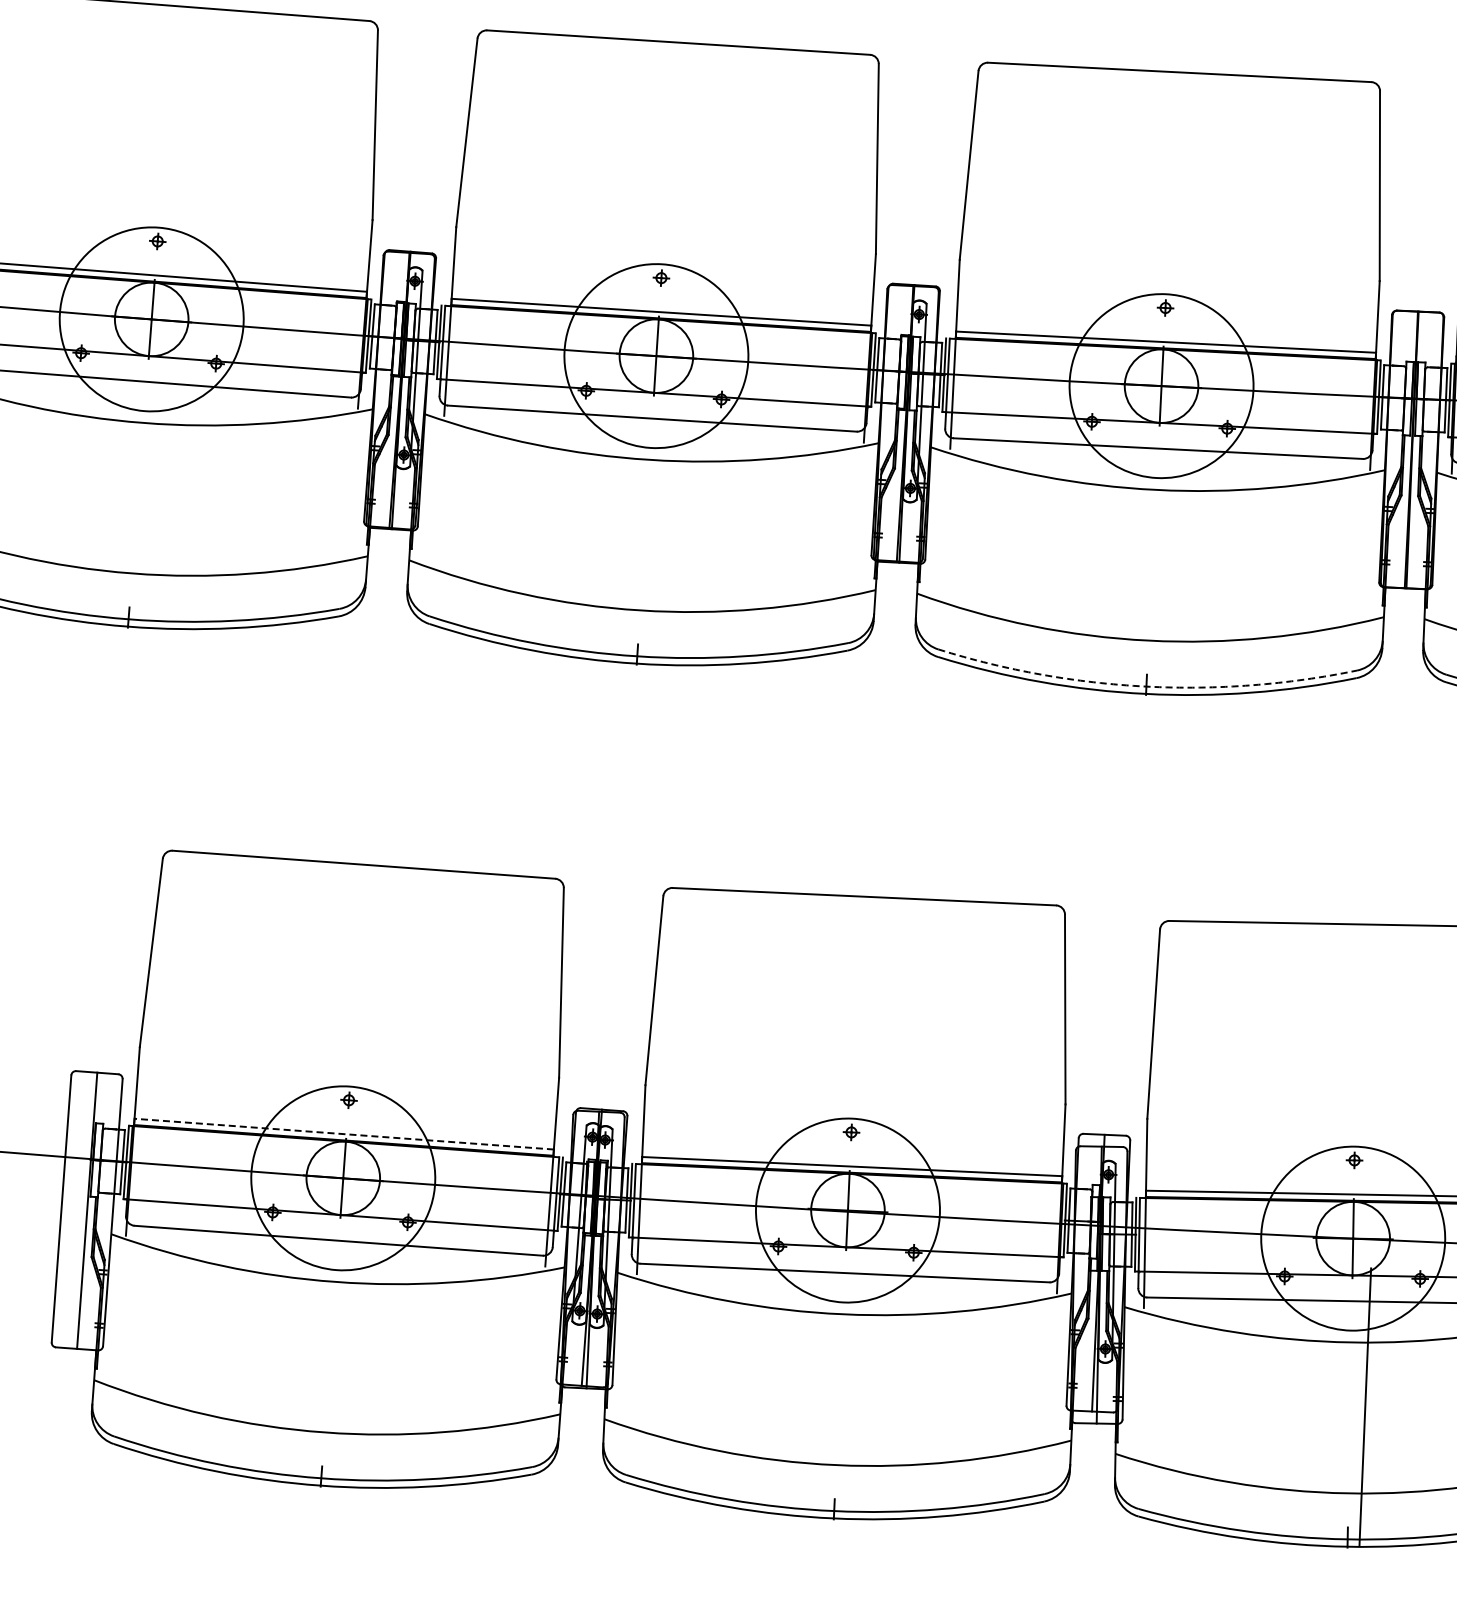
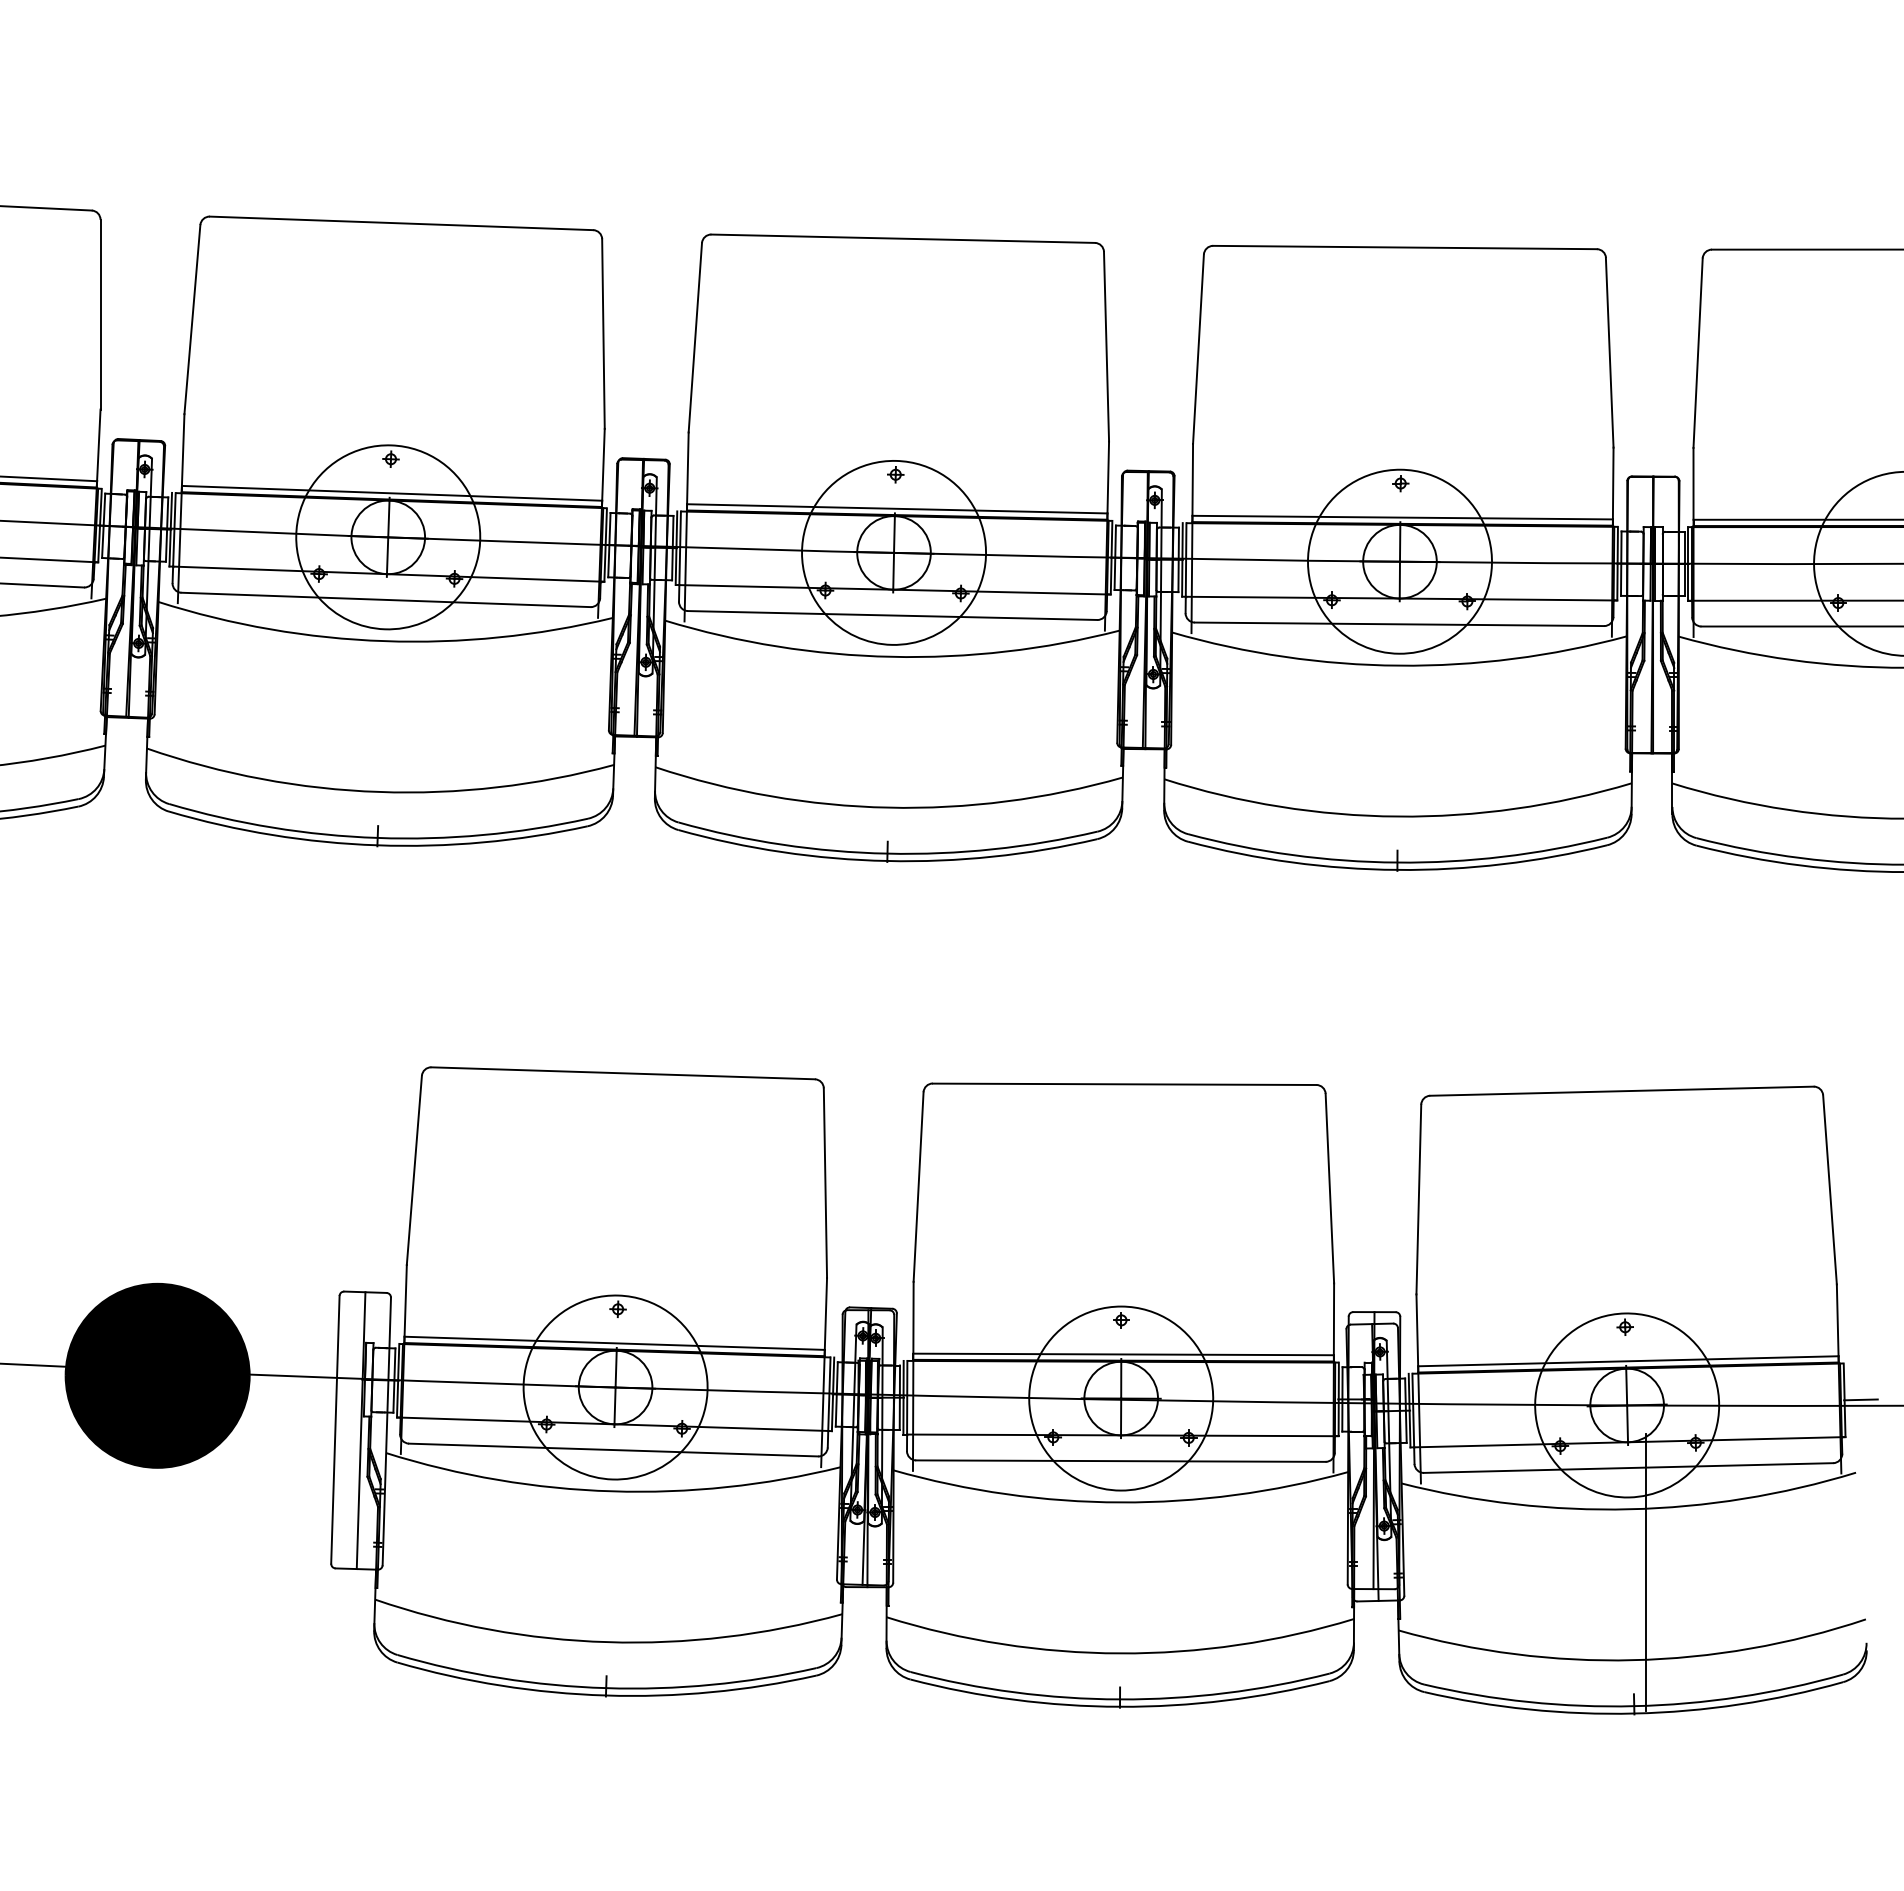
arc: (1146, 686) -> (1397, 862), dashed -> solid
line: (344, 1134) -> (614, 1343), dashed -> solid

